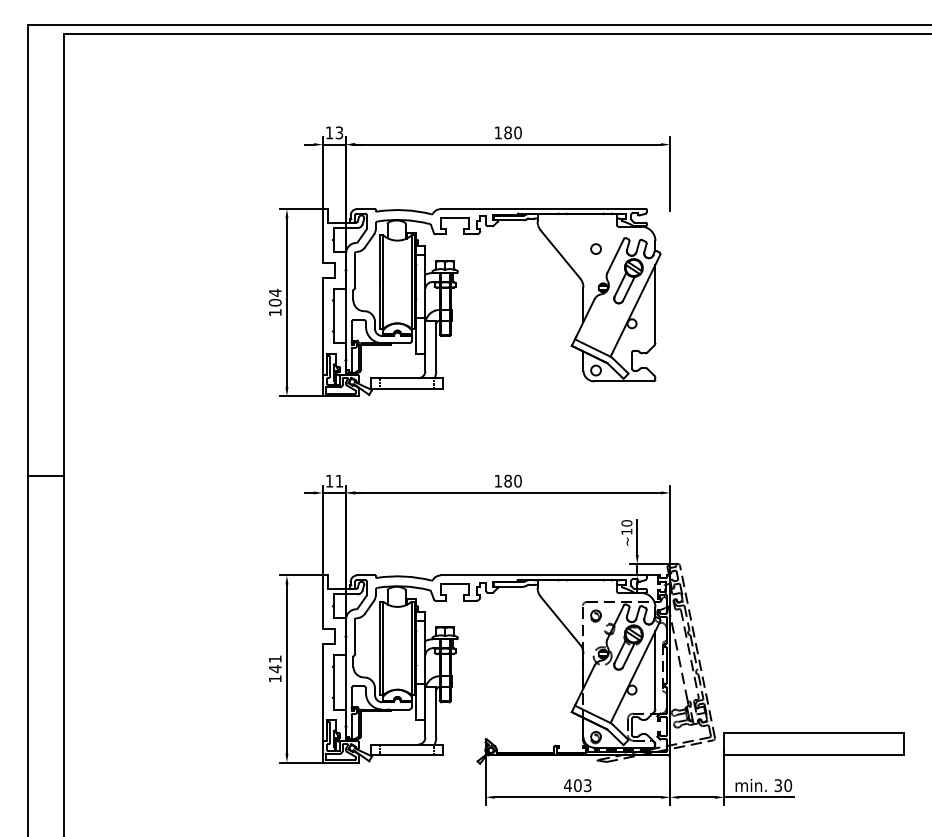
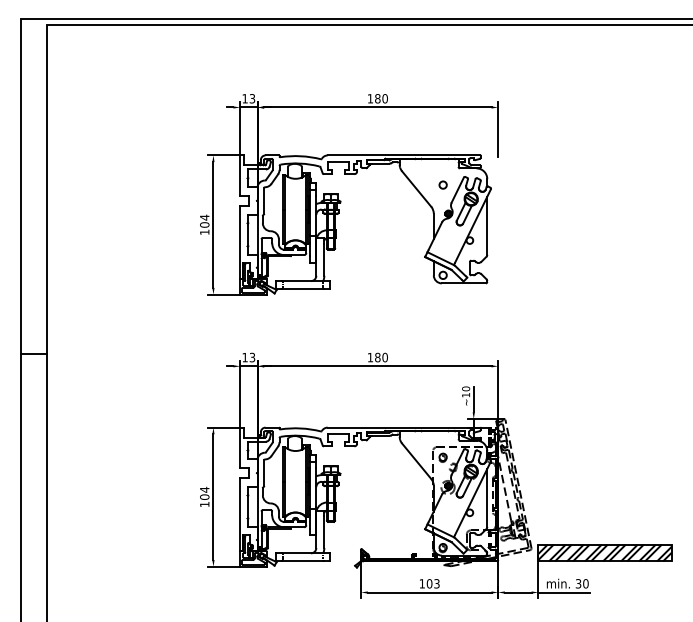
text: (339, 480) -> (252, 357), 11 -> 13
text: (274, 664) -> (204, 493), 141 -> 104
hatch: (814, 743) -> (605, 552), added
text: (567, 785) -> (421, 583), 403 -> 103

